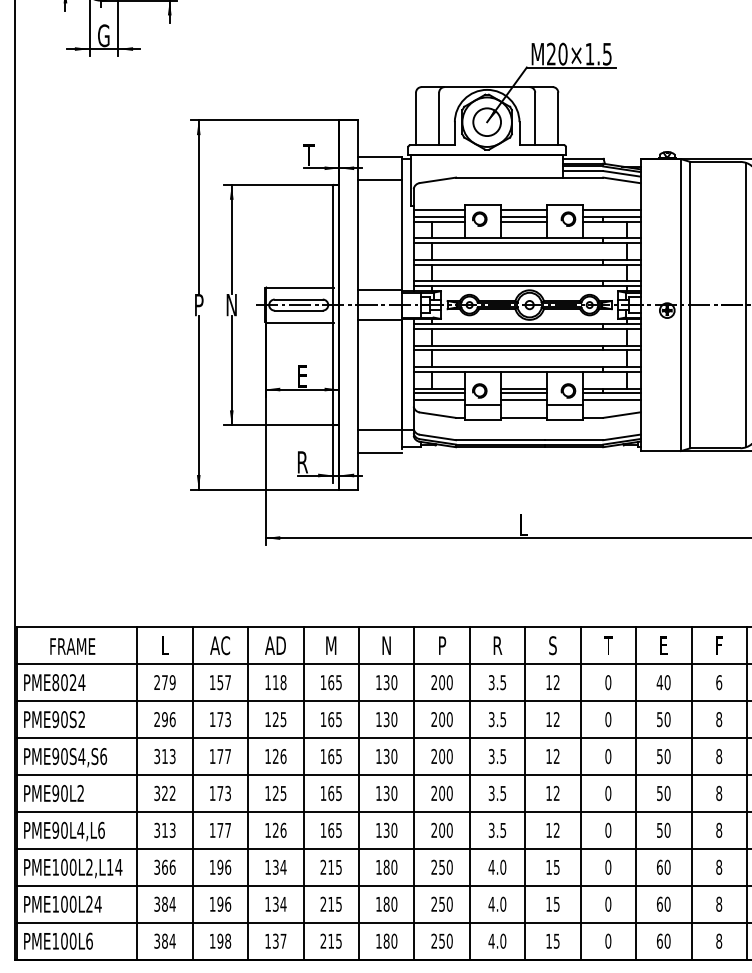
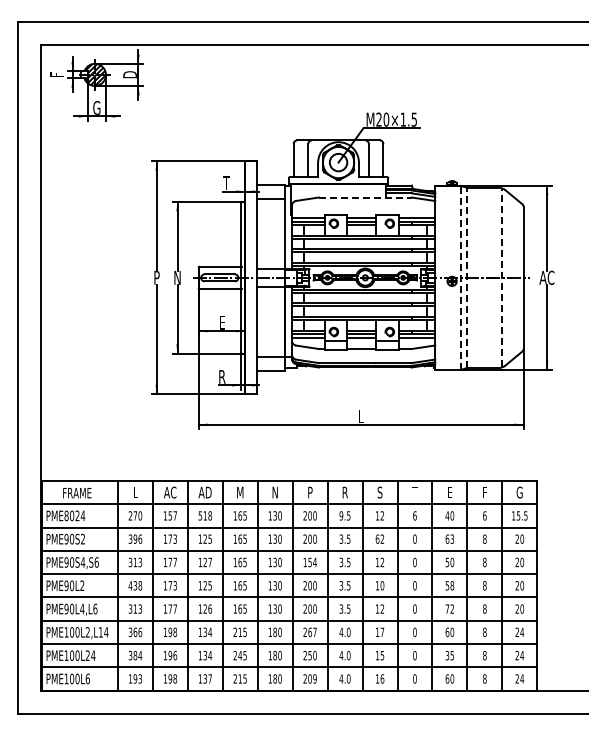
line: (529, 177) -> (365, 197), solid -> dashed
line: (680, 304) -> (460, 277), solid -> dashed
line: (690, 304) -> (466, 277), solid -> dashed
line: (747, 304) -> (502, 277), solid -> dashed
text: (171, 681) -> (139, 515), 279 -> 270
text: (268, 681) -> (200, 515), 118 -> 518
text: (491, 681) -> (341, 515), 3.5 -> 9.5
text: (607, 681) -> (414, 515), 0 -> 6
text: (548, 718) -> (377, 538), 12 -> 62
text: (663, 718) -> (449, 538), 50 -> 63
text: (157, 720) -> (130, 539), 296 -> 396
text: (284, 756) -> (210, 562), 126 -> 127
text: (441, 756) -> (309, 562), 200 -> 154
text: (165, 792) -> (135, 585), 322 -> 438
text: (556, 792) -> (382, 585), 12 -> 10
text: (667, 792) -> (452, 585), 50 -> 58
text: (663, 829) -> (449, 608), 50 -> 72
text: (228, 865) -> (175, 631), 196 -> 198
text: (445, 867) -> (312, 632), 250 -> 267
text: (556, 867) -> (382, 632), 15 -> 17
text: (331, 904) -> (240, 655), 215 -> 245
text: (663, 904) -> (449, 655), 60 -> 35
text: (163, 940) -> (134, 678), 384 -> 193
text: (445, 940) -> (312, 678), 250 -> 209
text: (556, 940) -> (382, 678), 15 -> 16

